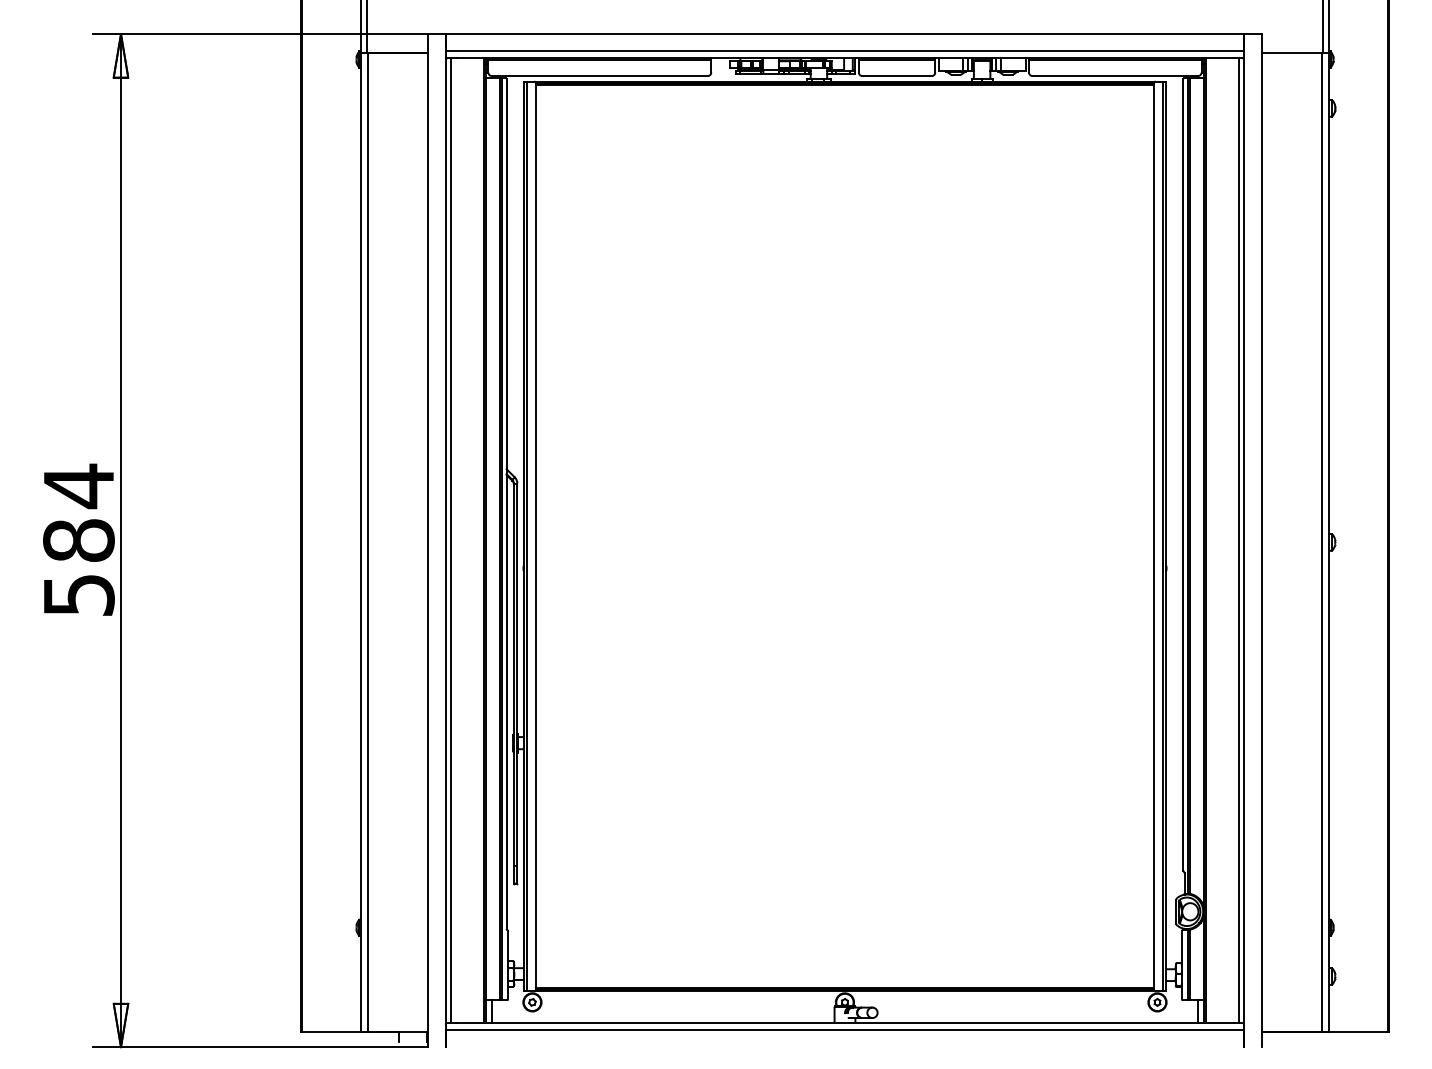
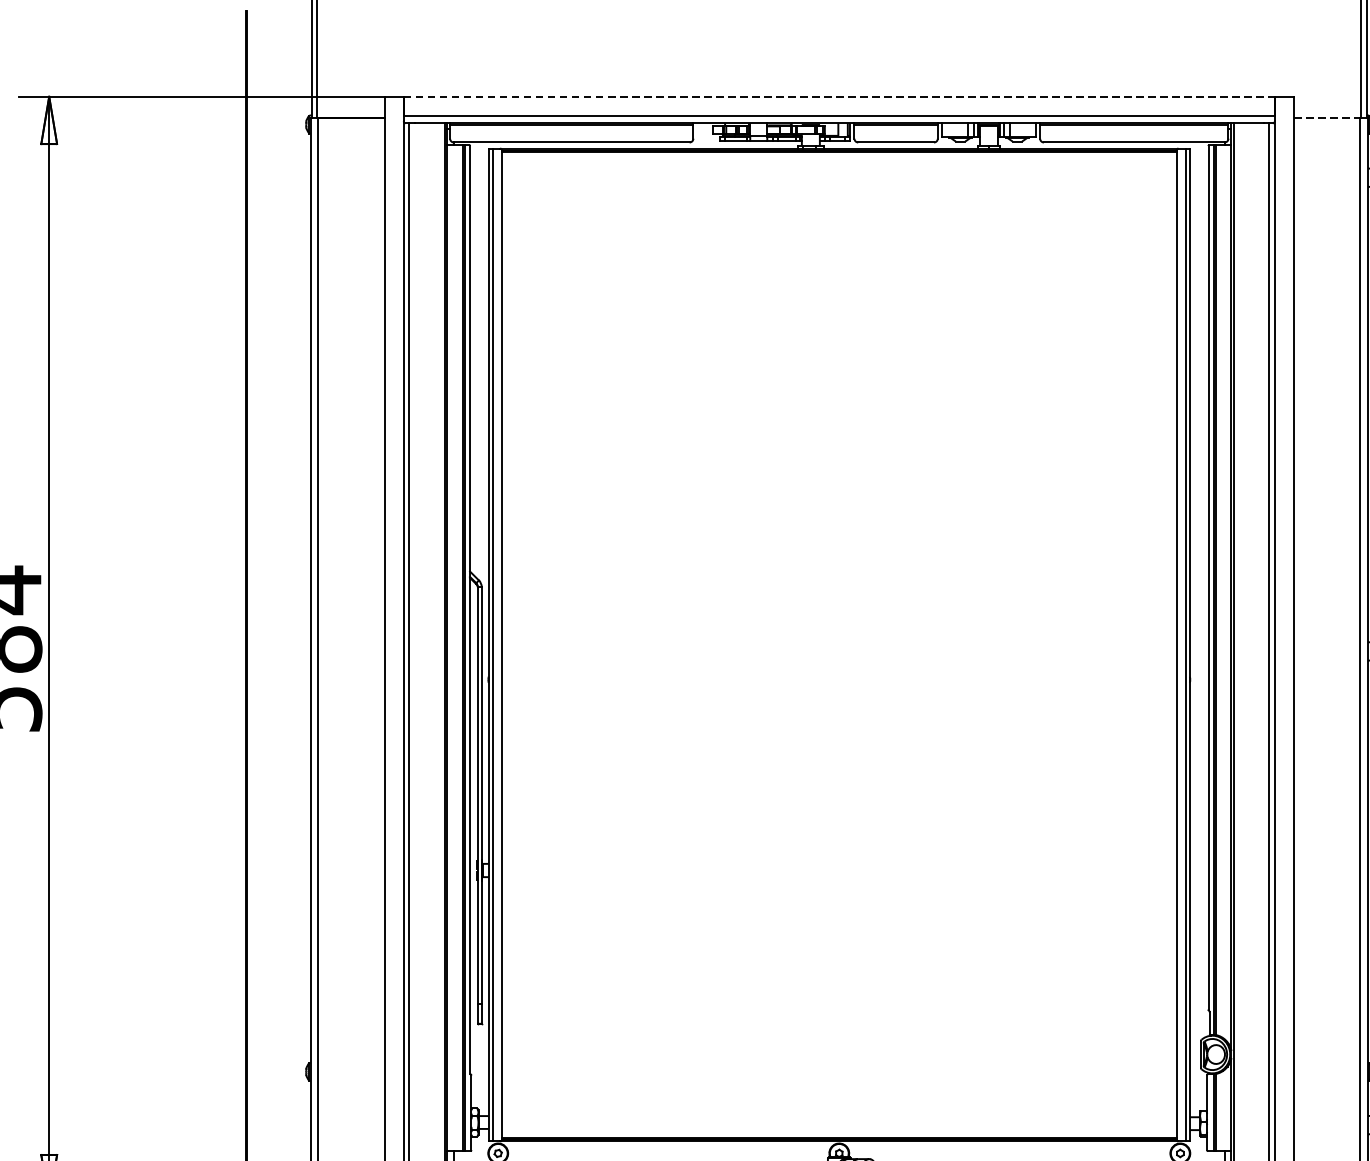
line: (845, 34) -> (839, 97), solid -> dashed
line: (1292, 53) -> (1327, 117), solid -> dashed

